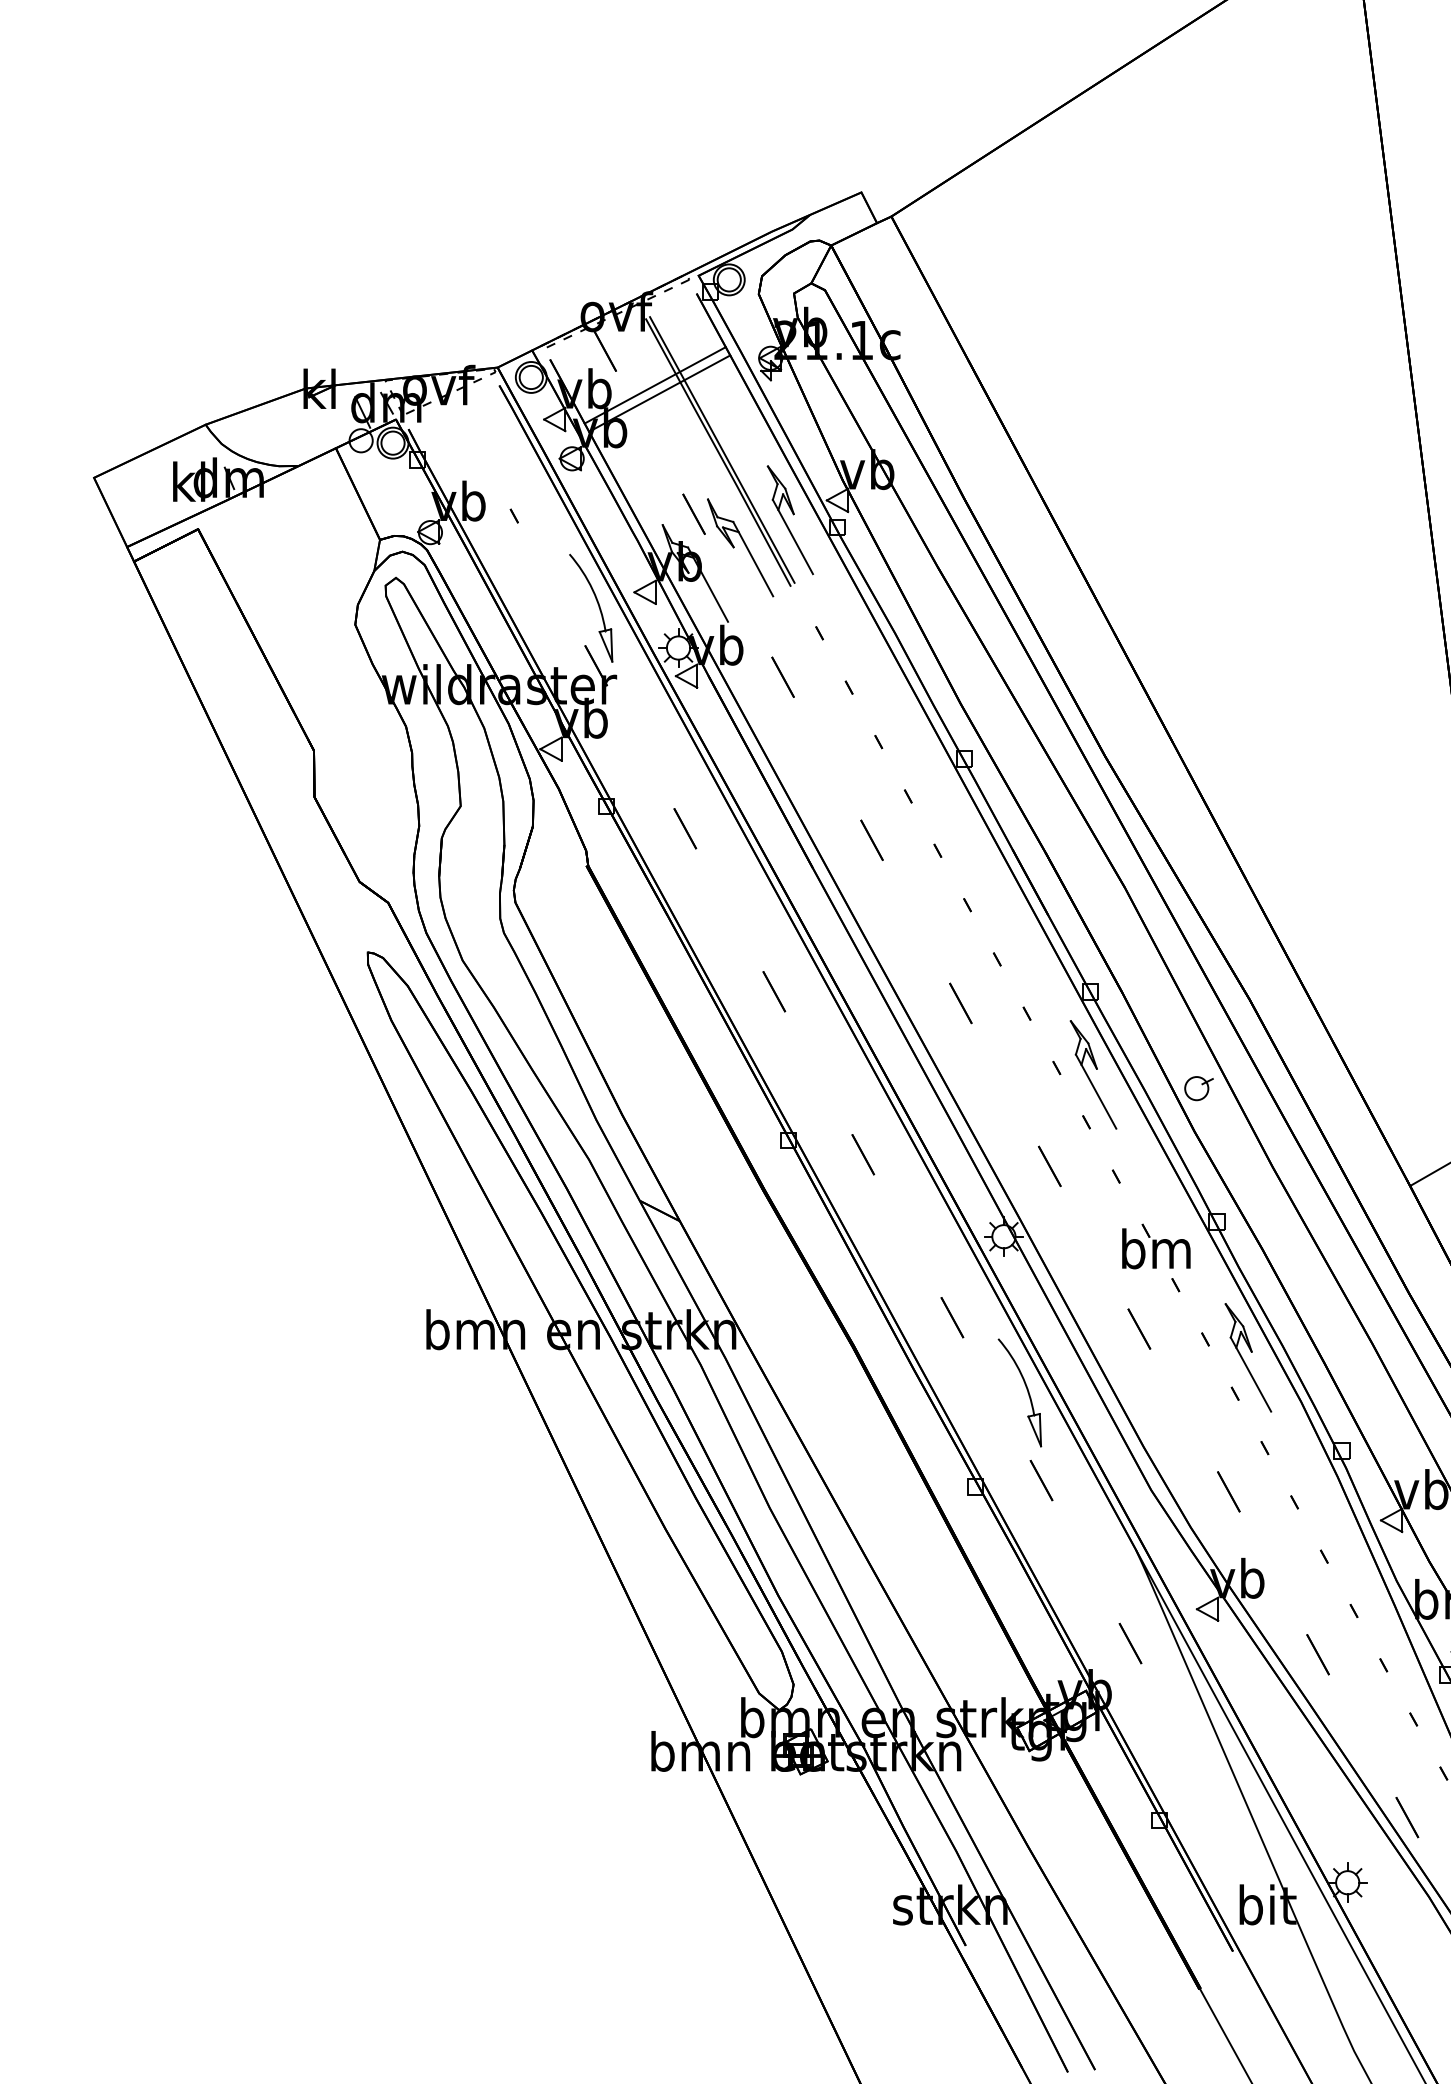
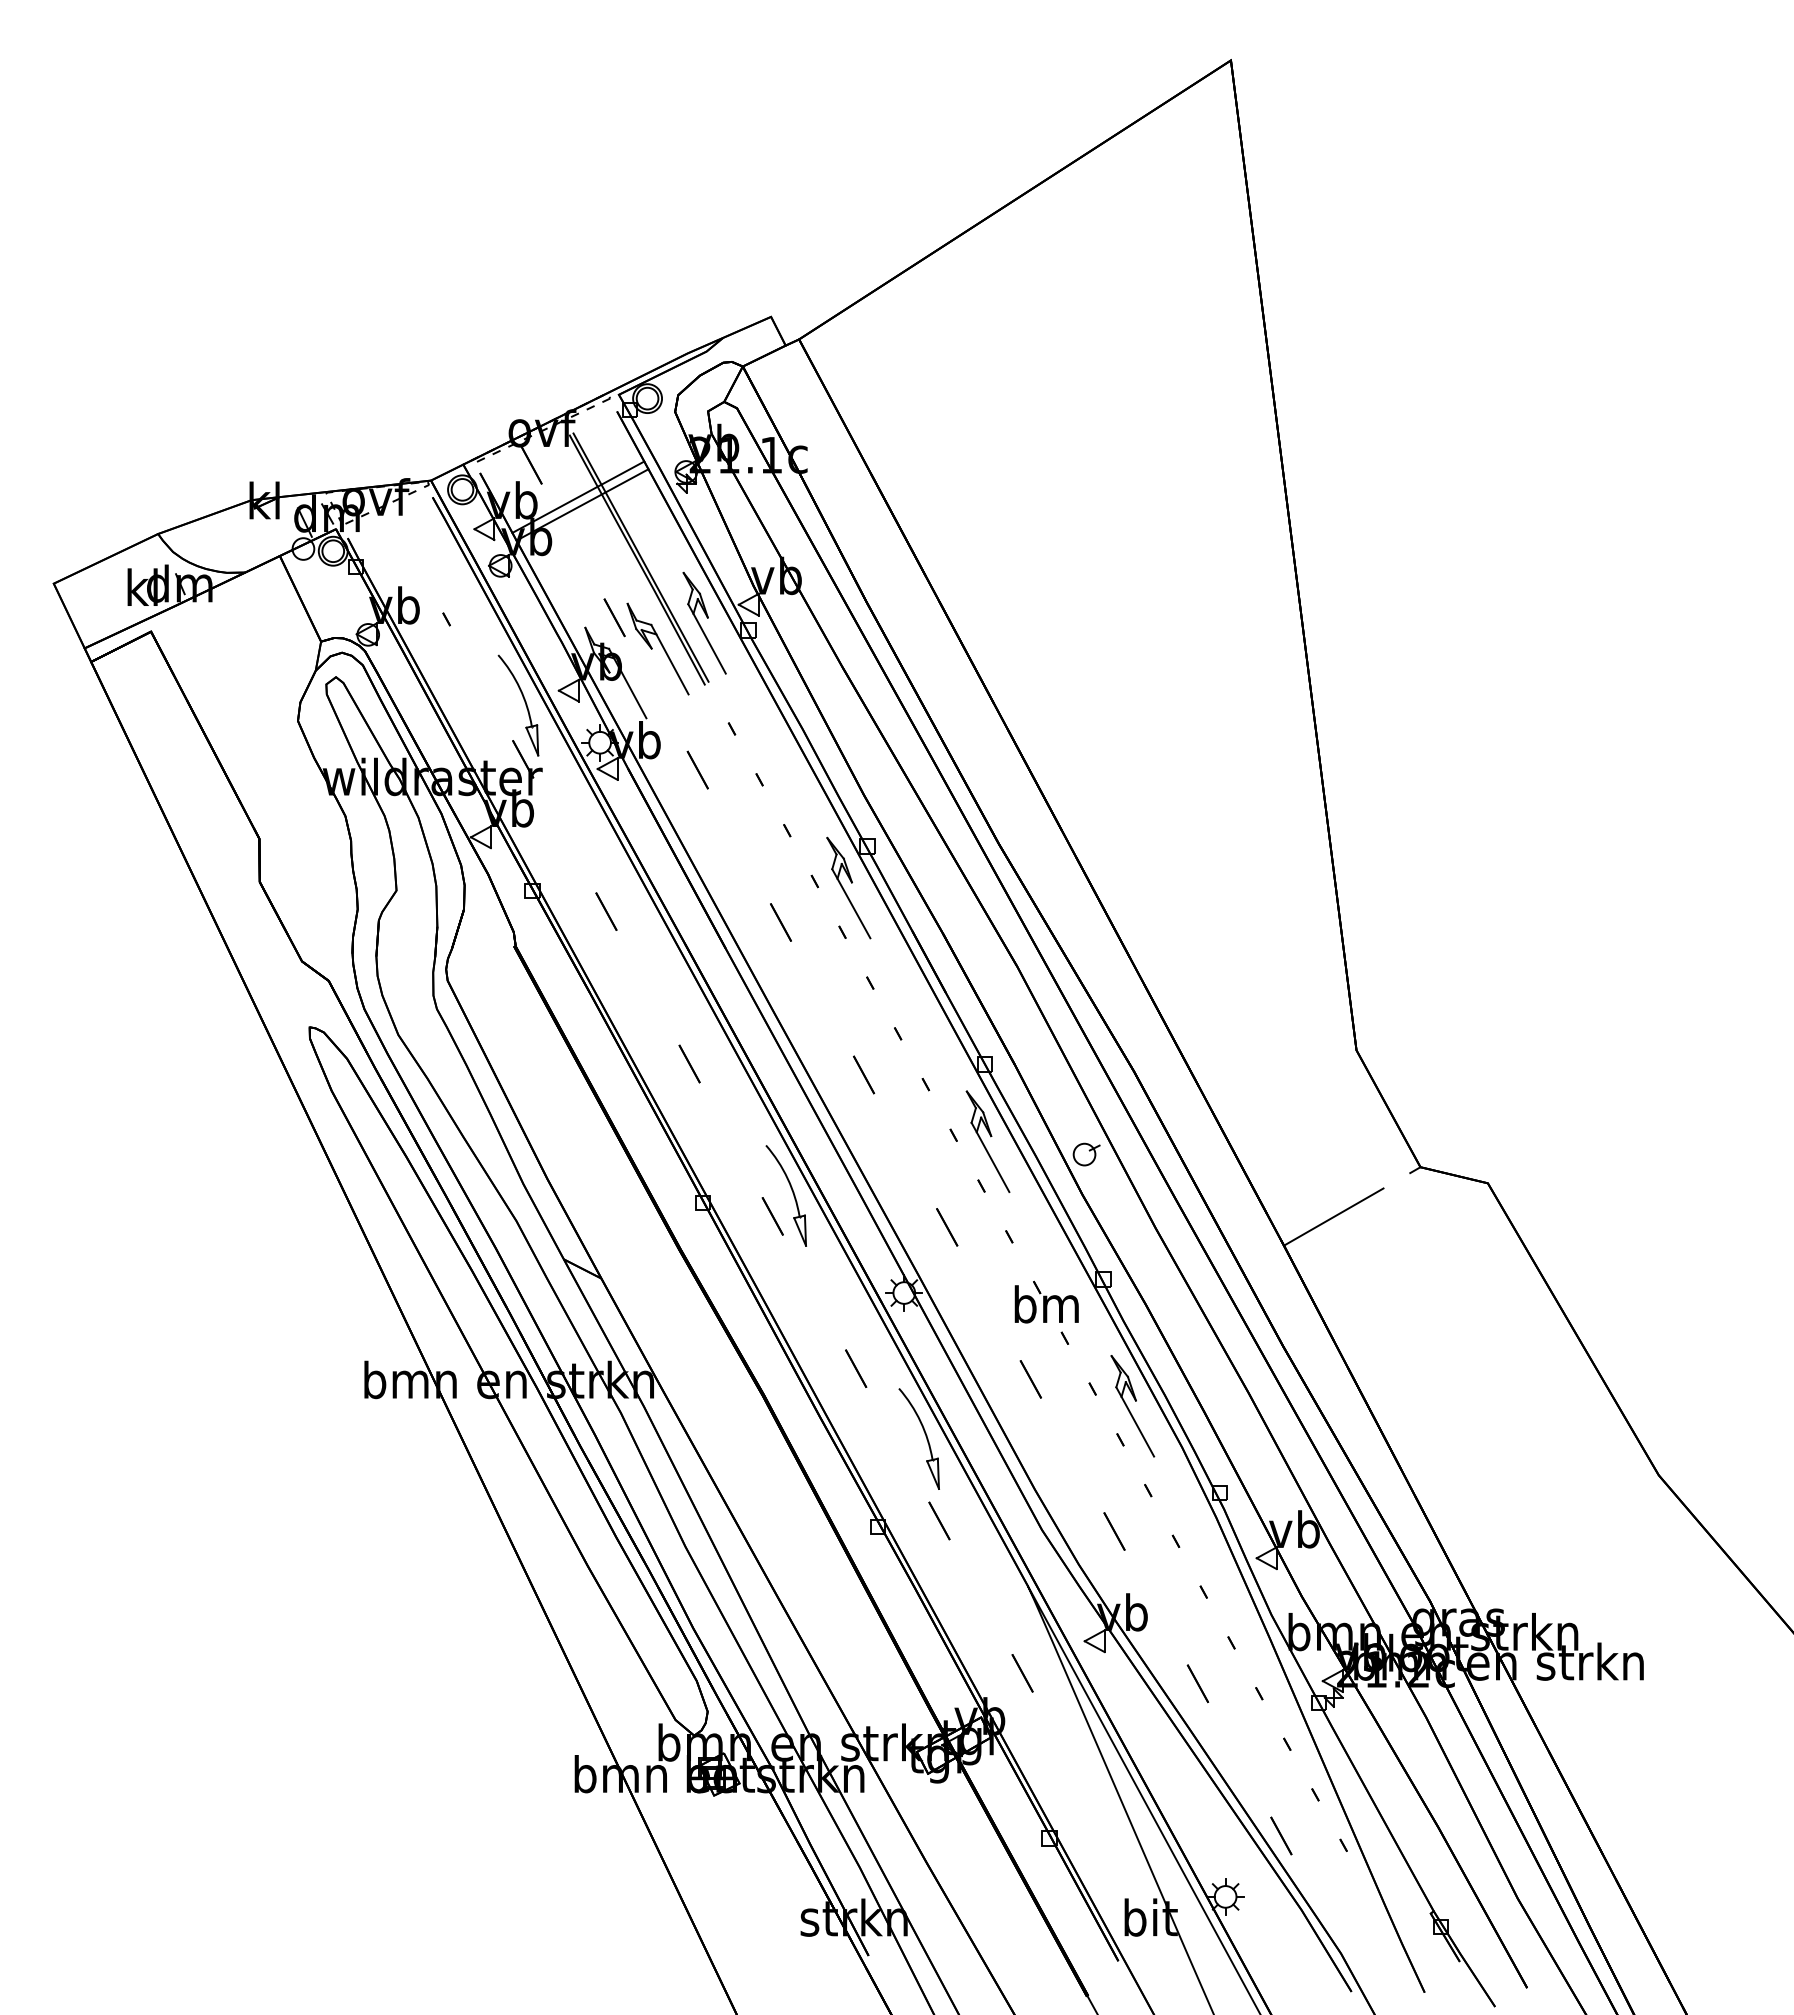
part: (944, 802) -> (848, 887), added
part: (884, 1130) -> (792, 1193), added

